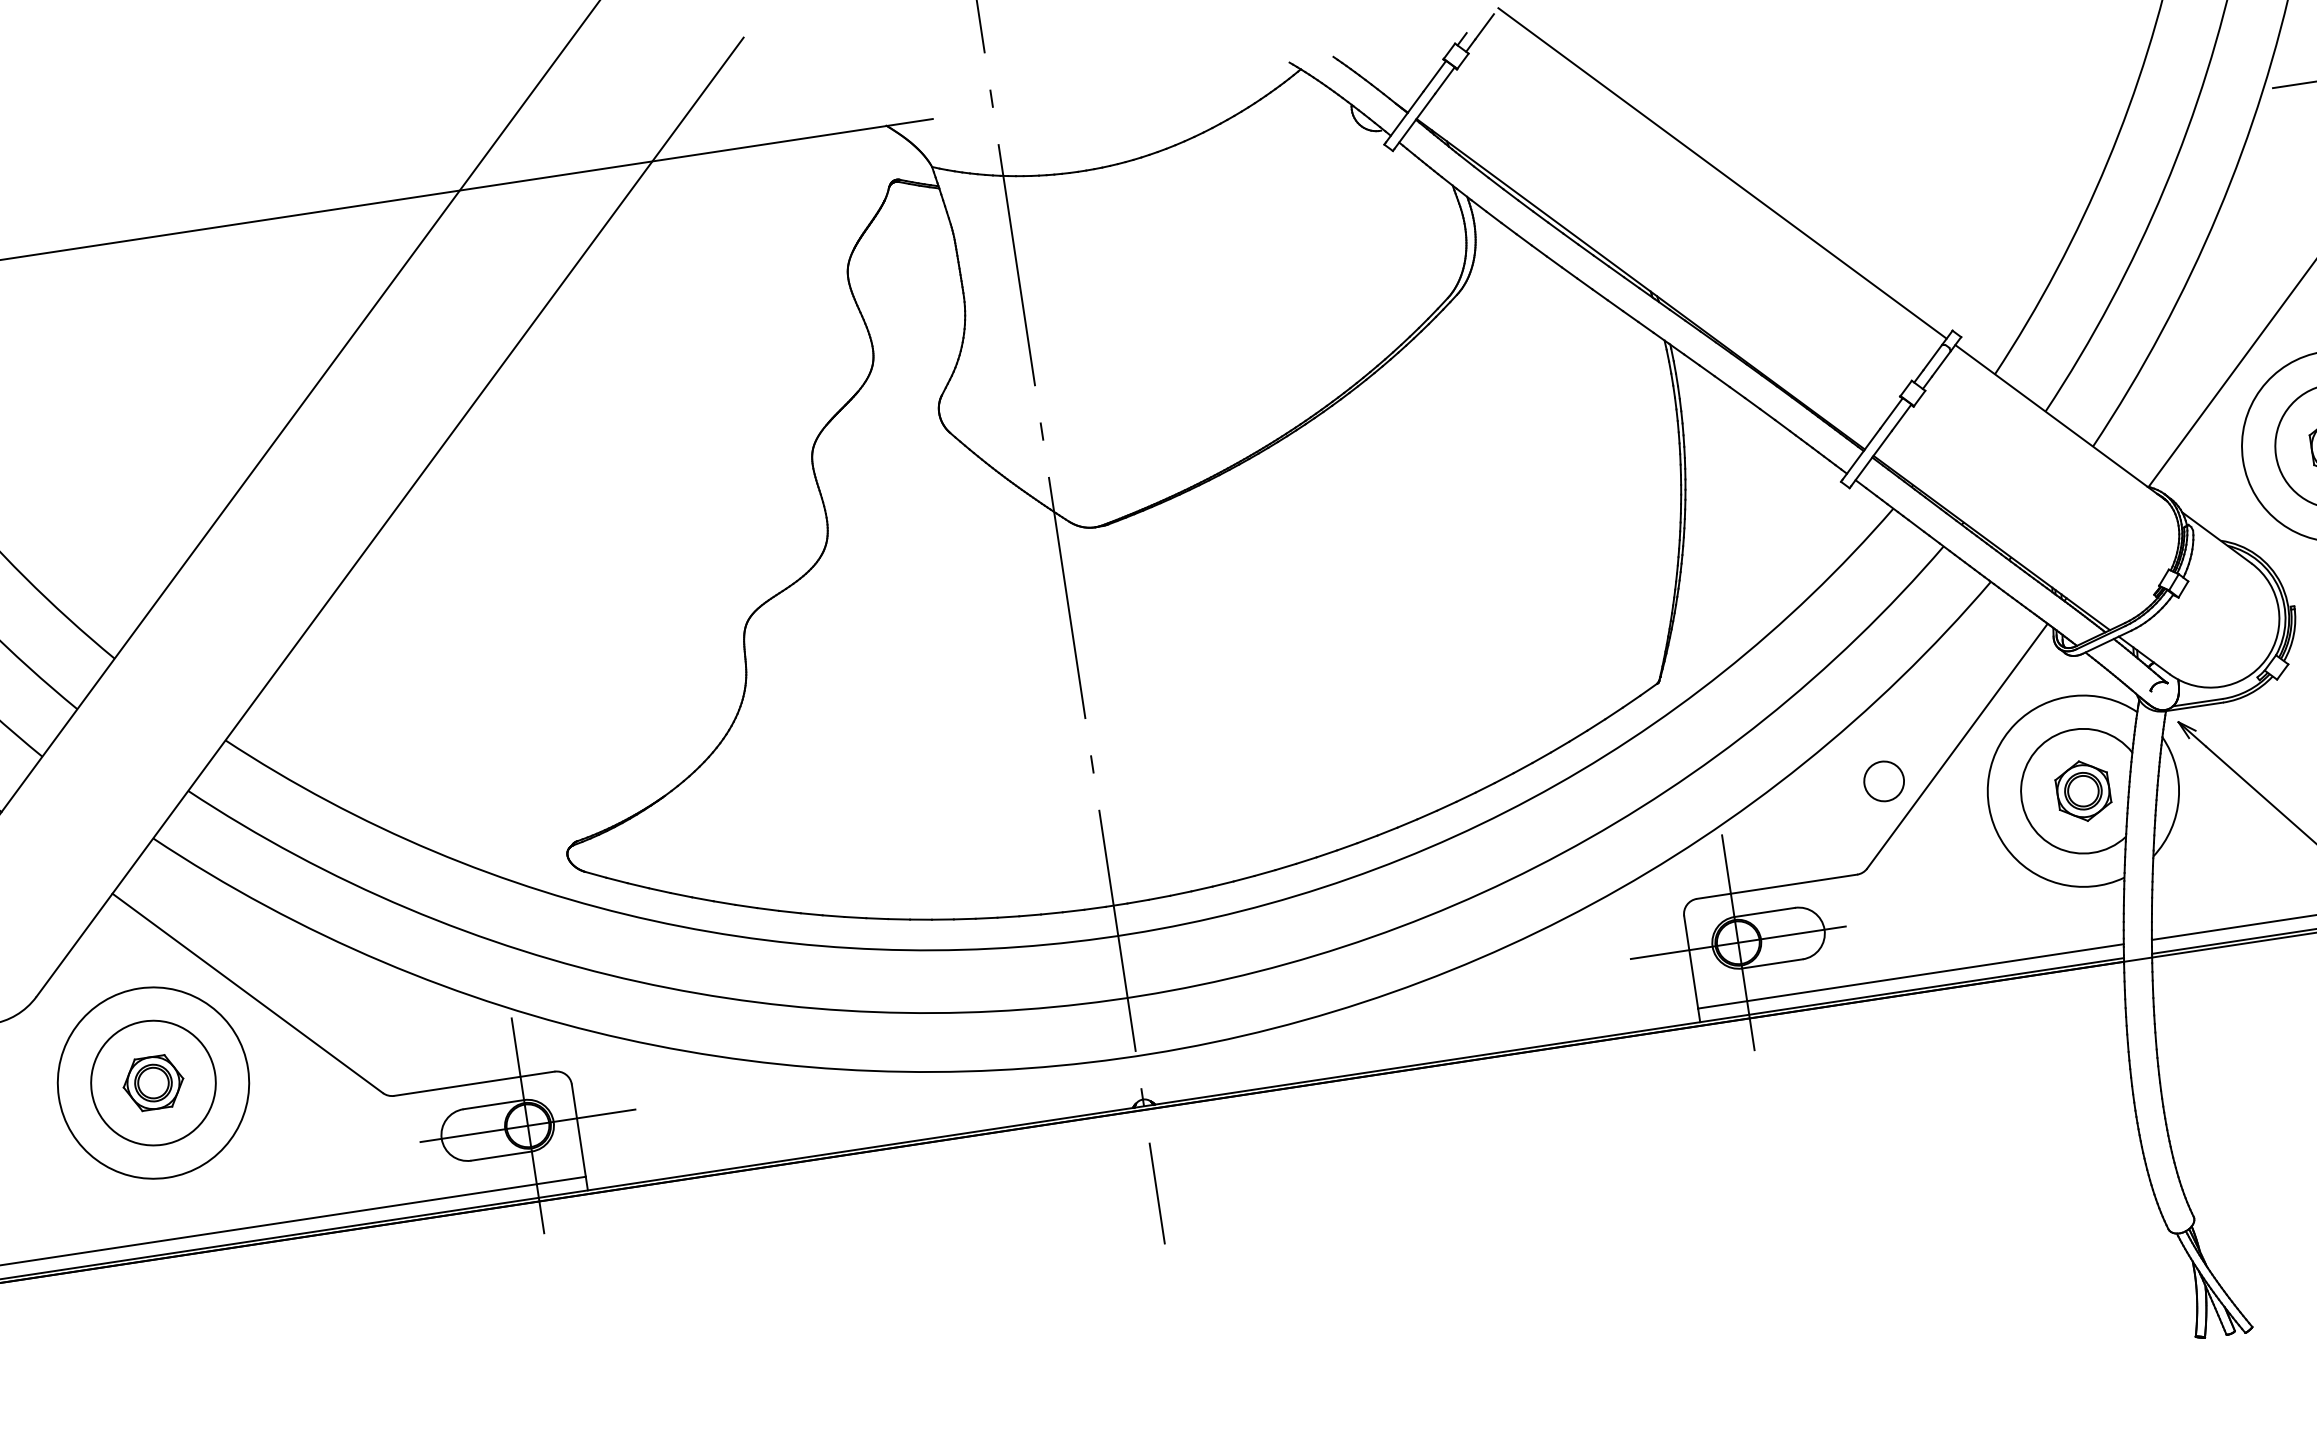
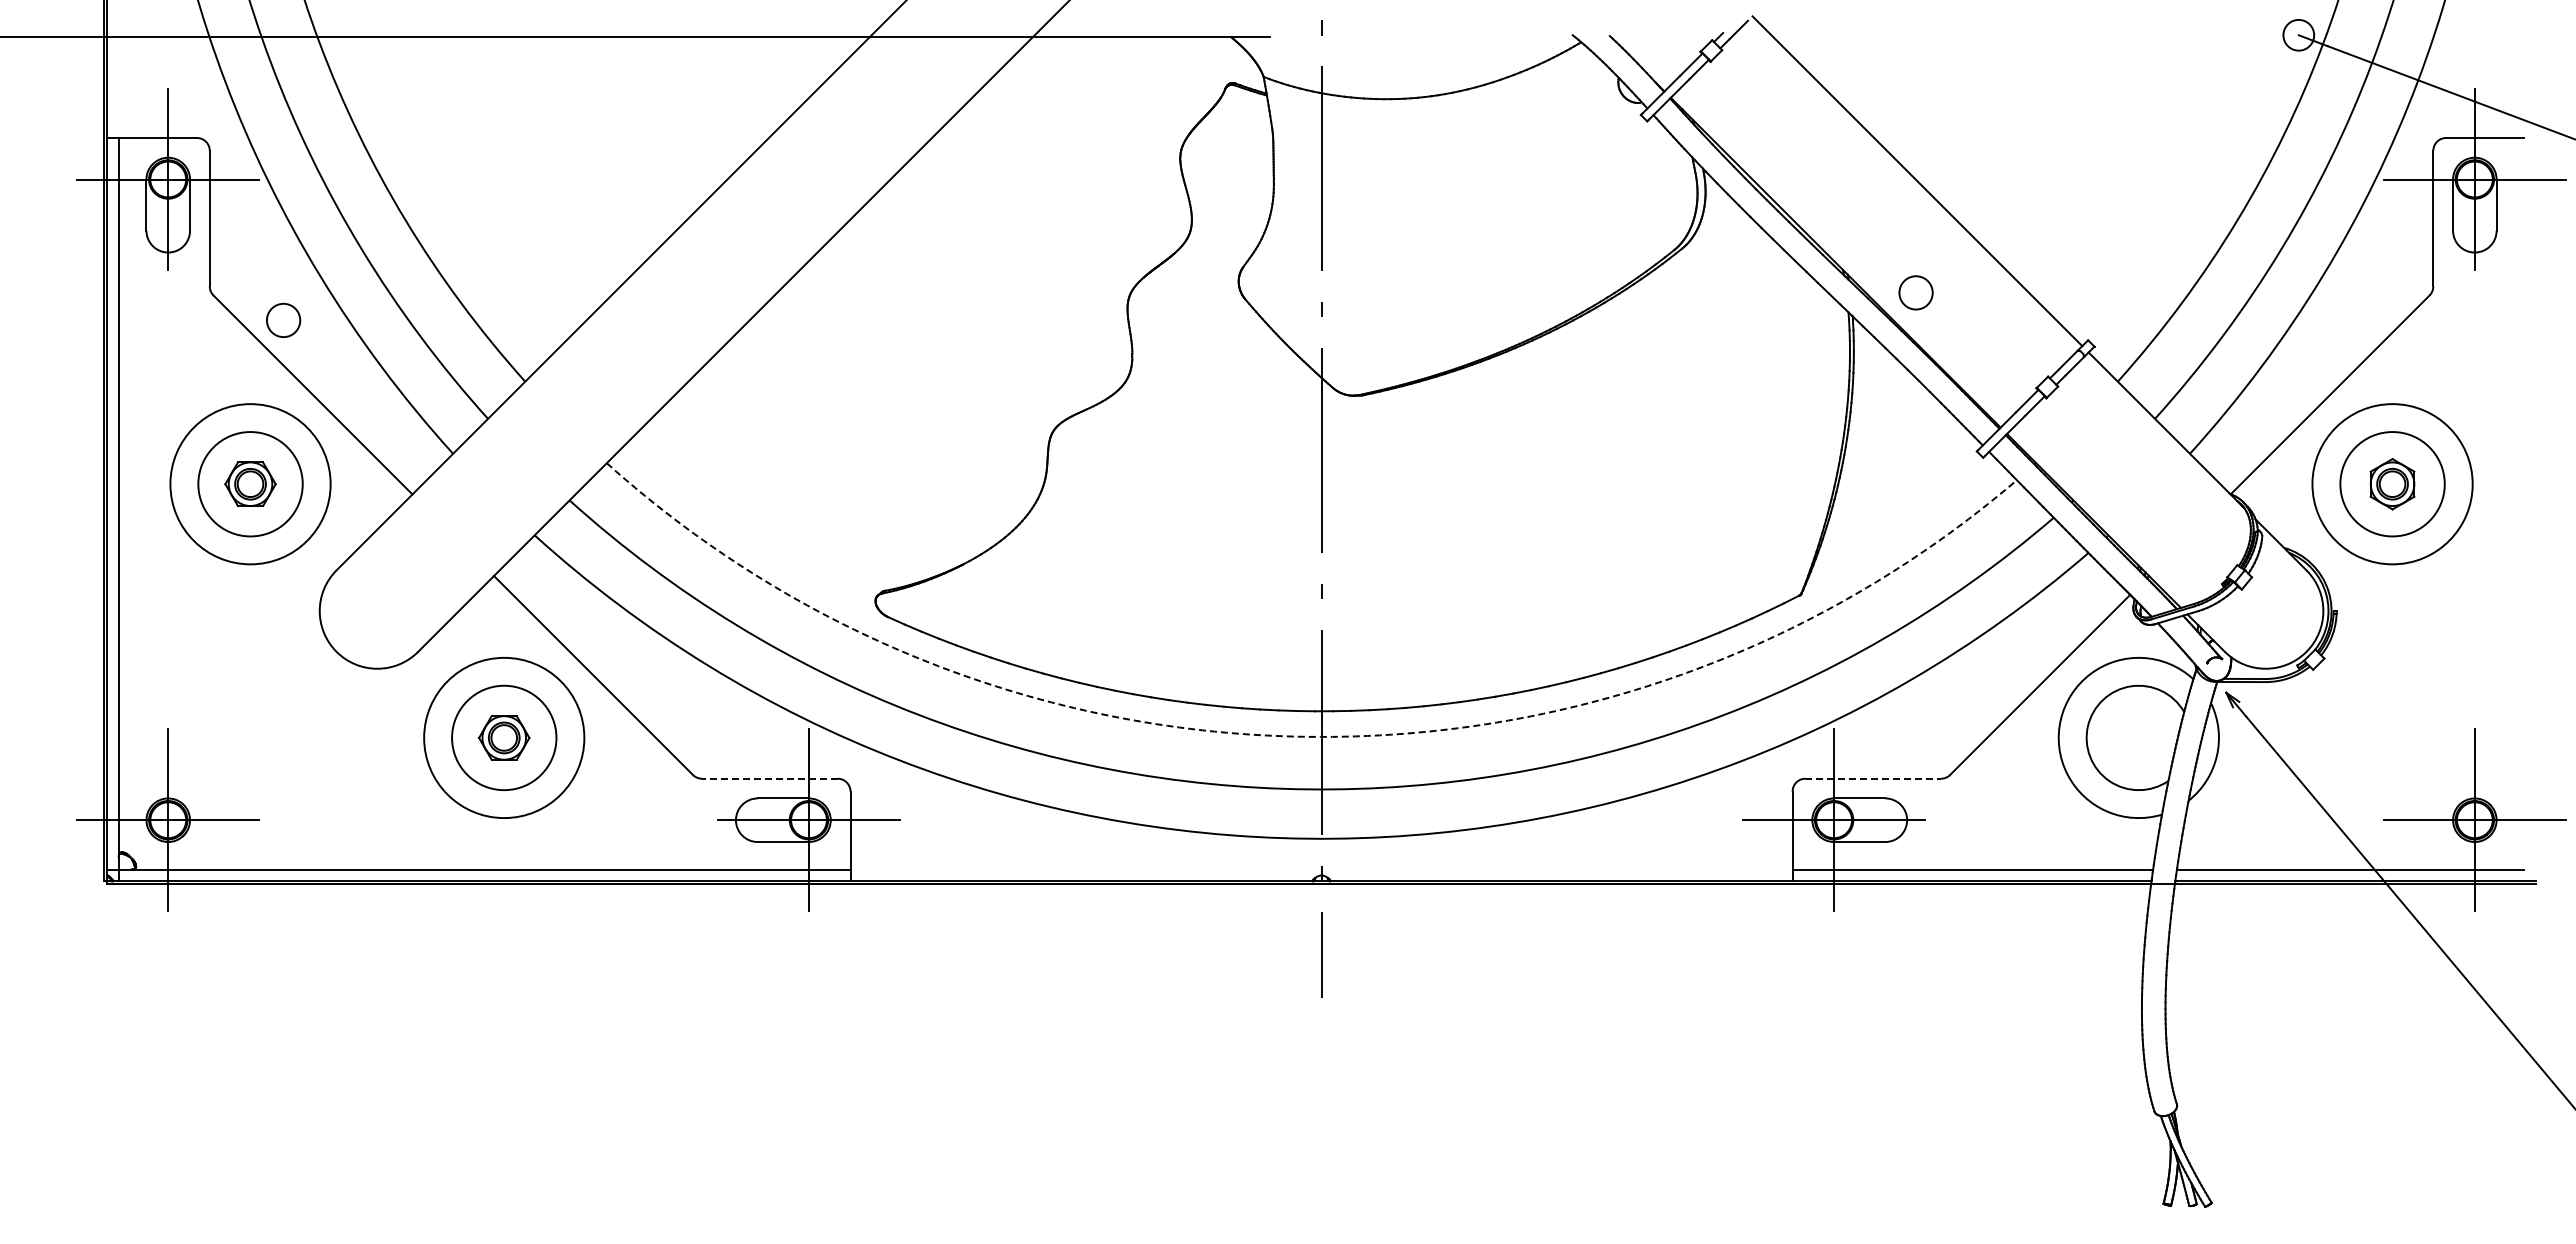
circle: (1883, 781) -> (1915, 292), moved
part: (2082, 790) -> (2138, 737), removed
line: (1777, 886) -> (1873, 778), solid -> dashed
arc: (1102, 937) -> (1308, 736), solid -> dashed
line: (473, 1083) -> (769, 778), solid -> dashed

